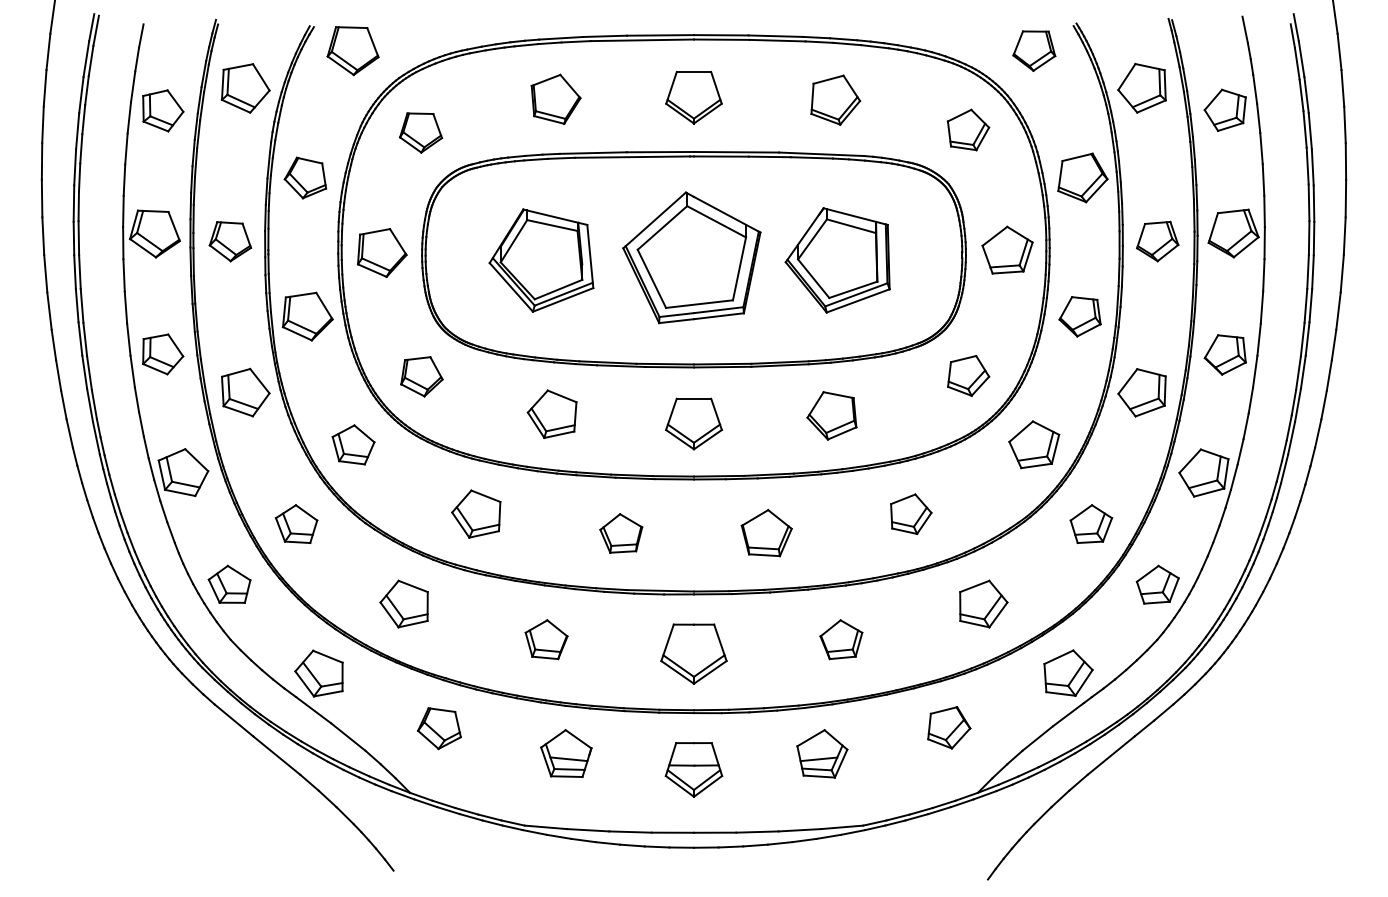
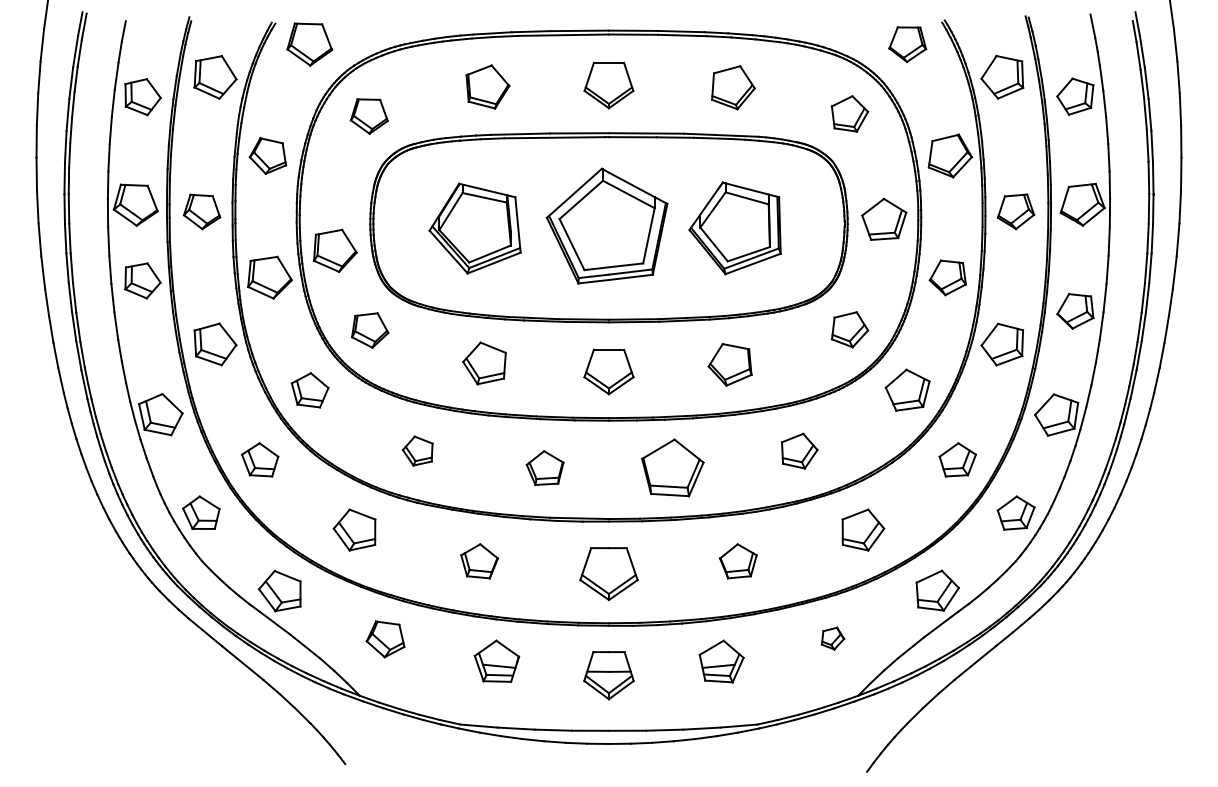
part: (382, 252) -> (335, 250), moved
part: (162, 353) -> (142, 280), moved
part: (475, 513) -> (417, 450), size x0.7
part: (766, 532) -> (672, 467), size x1.4
part: (948, 727) -> (832, 638), size x0.6

